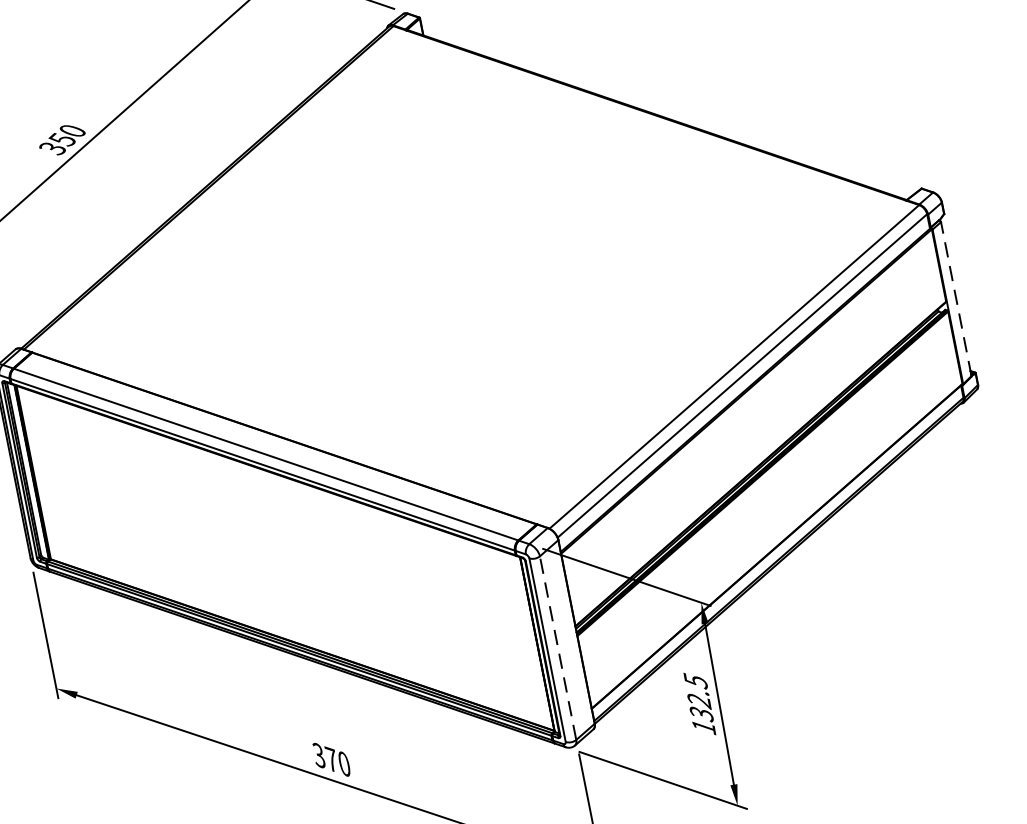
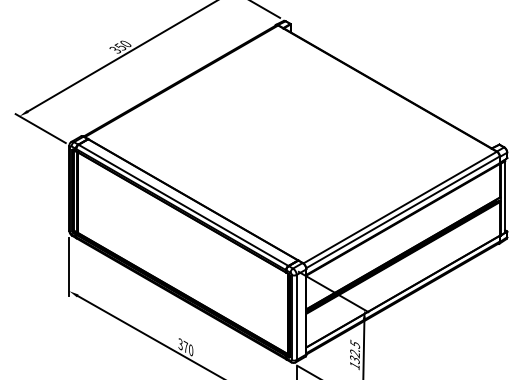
line: (956, 297) -> (505, 196), dashed -> solid
line: (557, 648) -> (296, 317), dashed -> solid

